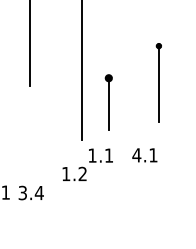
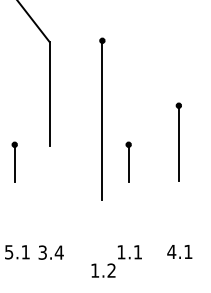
part: (108, 101) -> (128, 161), size x0.71
text: (144, 154) -> (179, 251), moved
text: (87, 164) -> (116, 261), moved

